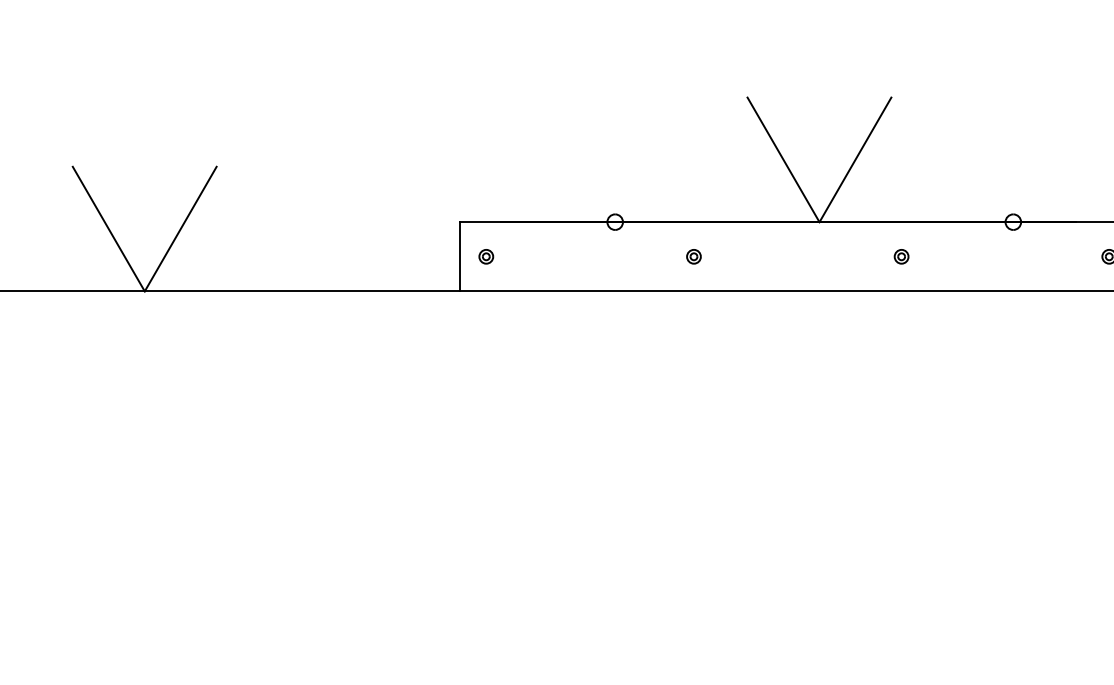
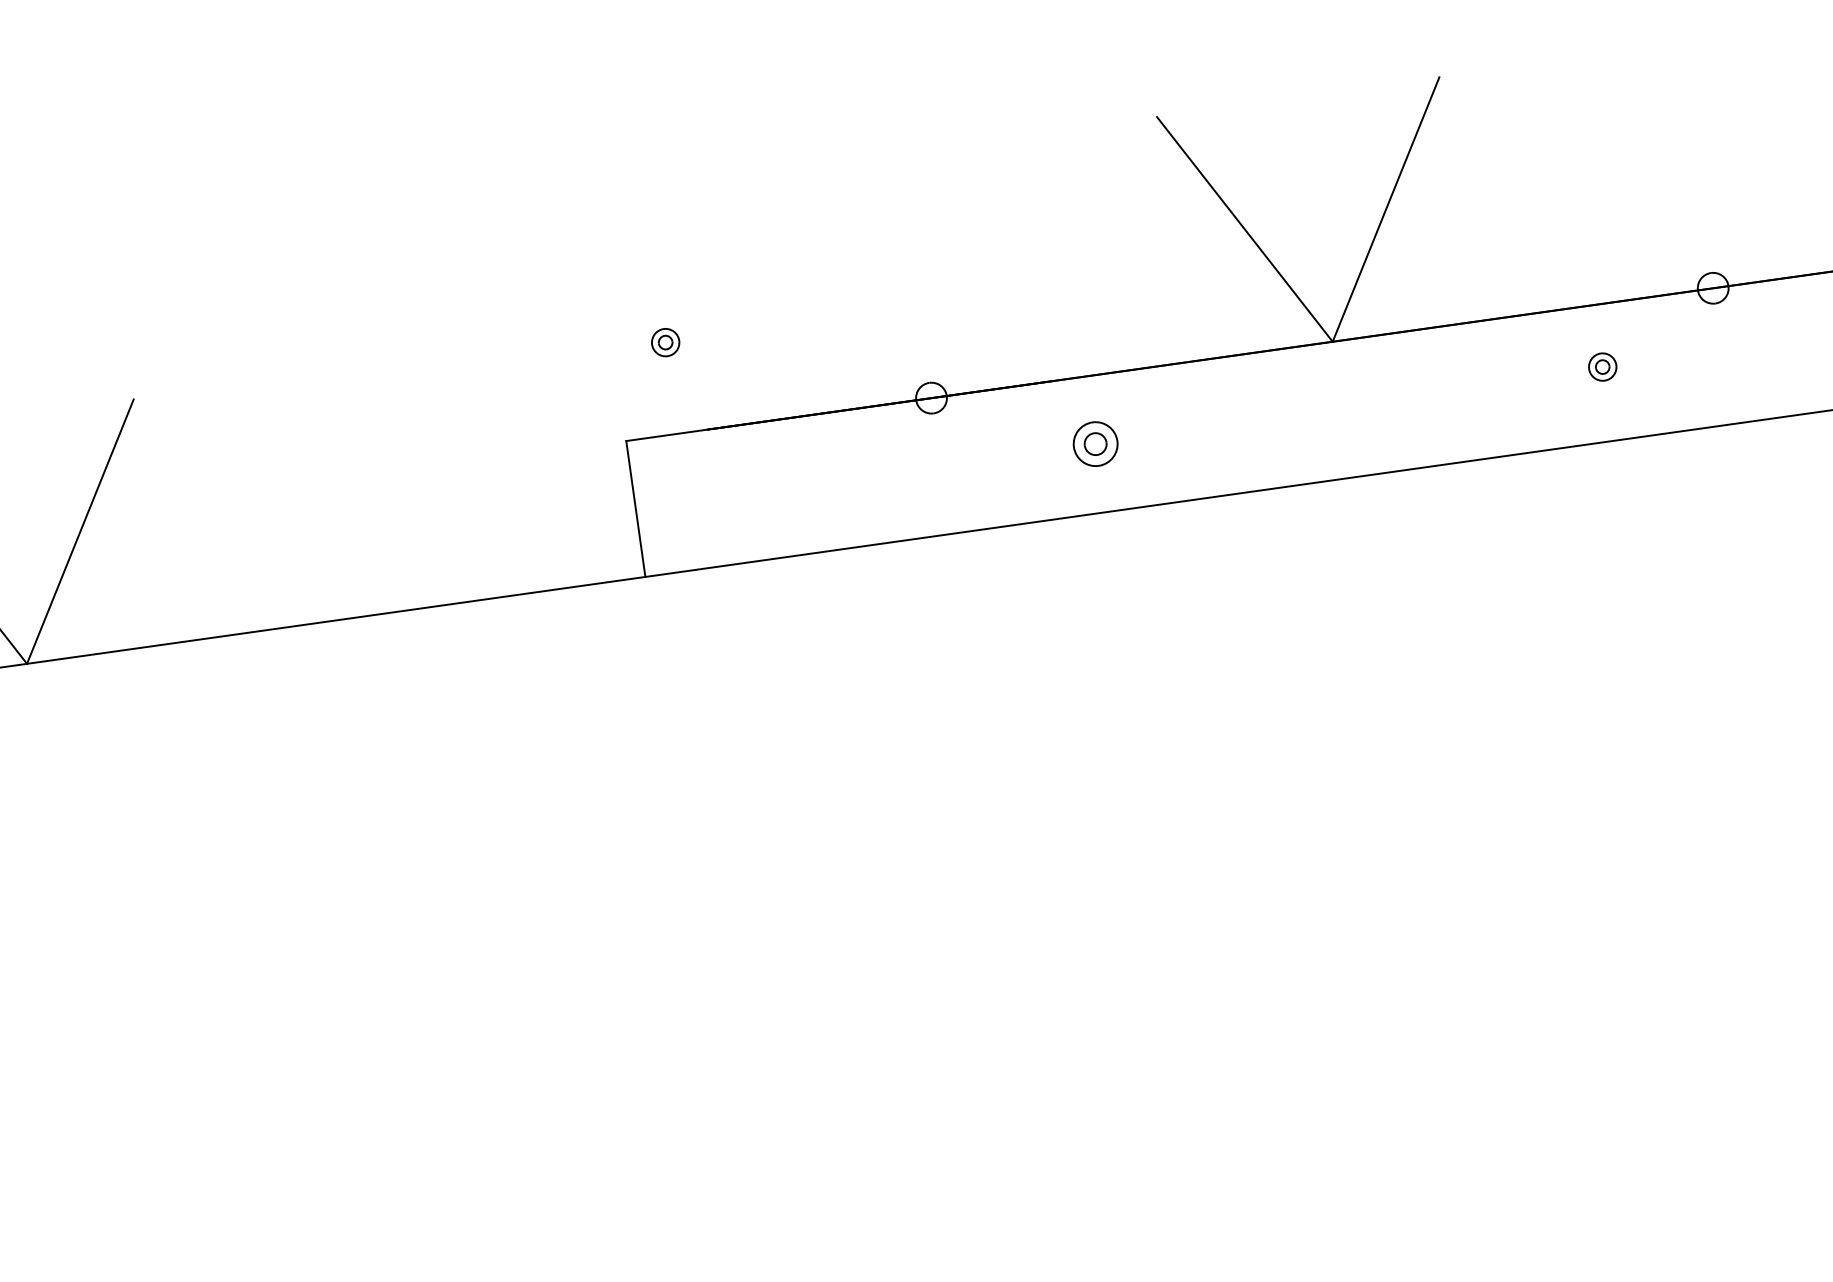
part: (486, 256) -> (665, 342), moved
part: (693, 256) -> (1094, 443), size x1.6
part: (901, 256) -> (1602, 366), moved

